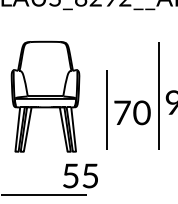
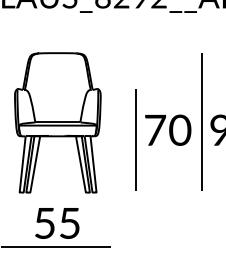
text: (132, 112) -> (168, 129), moved
text: (80, 176) -> (57, 223), moved

